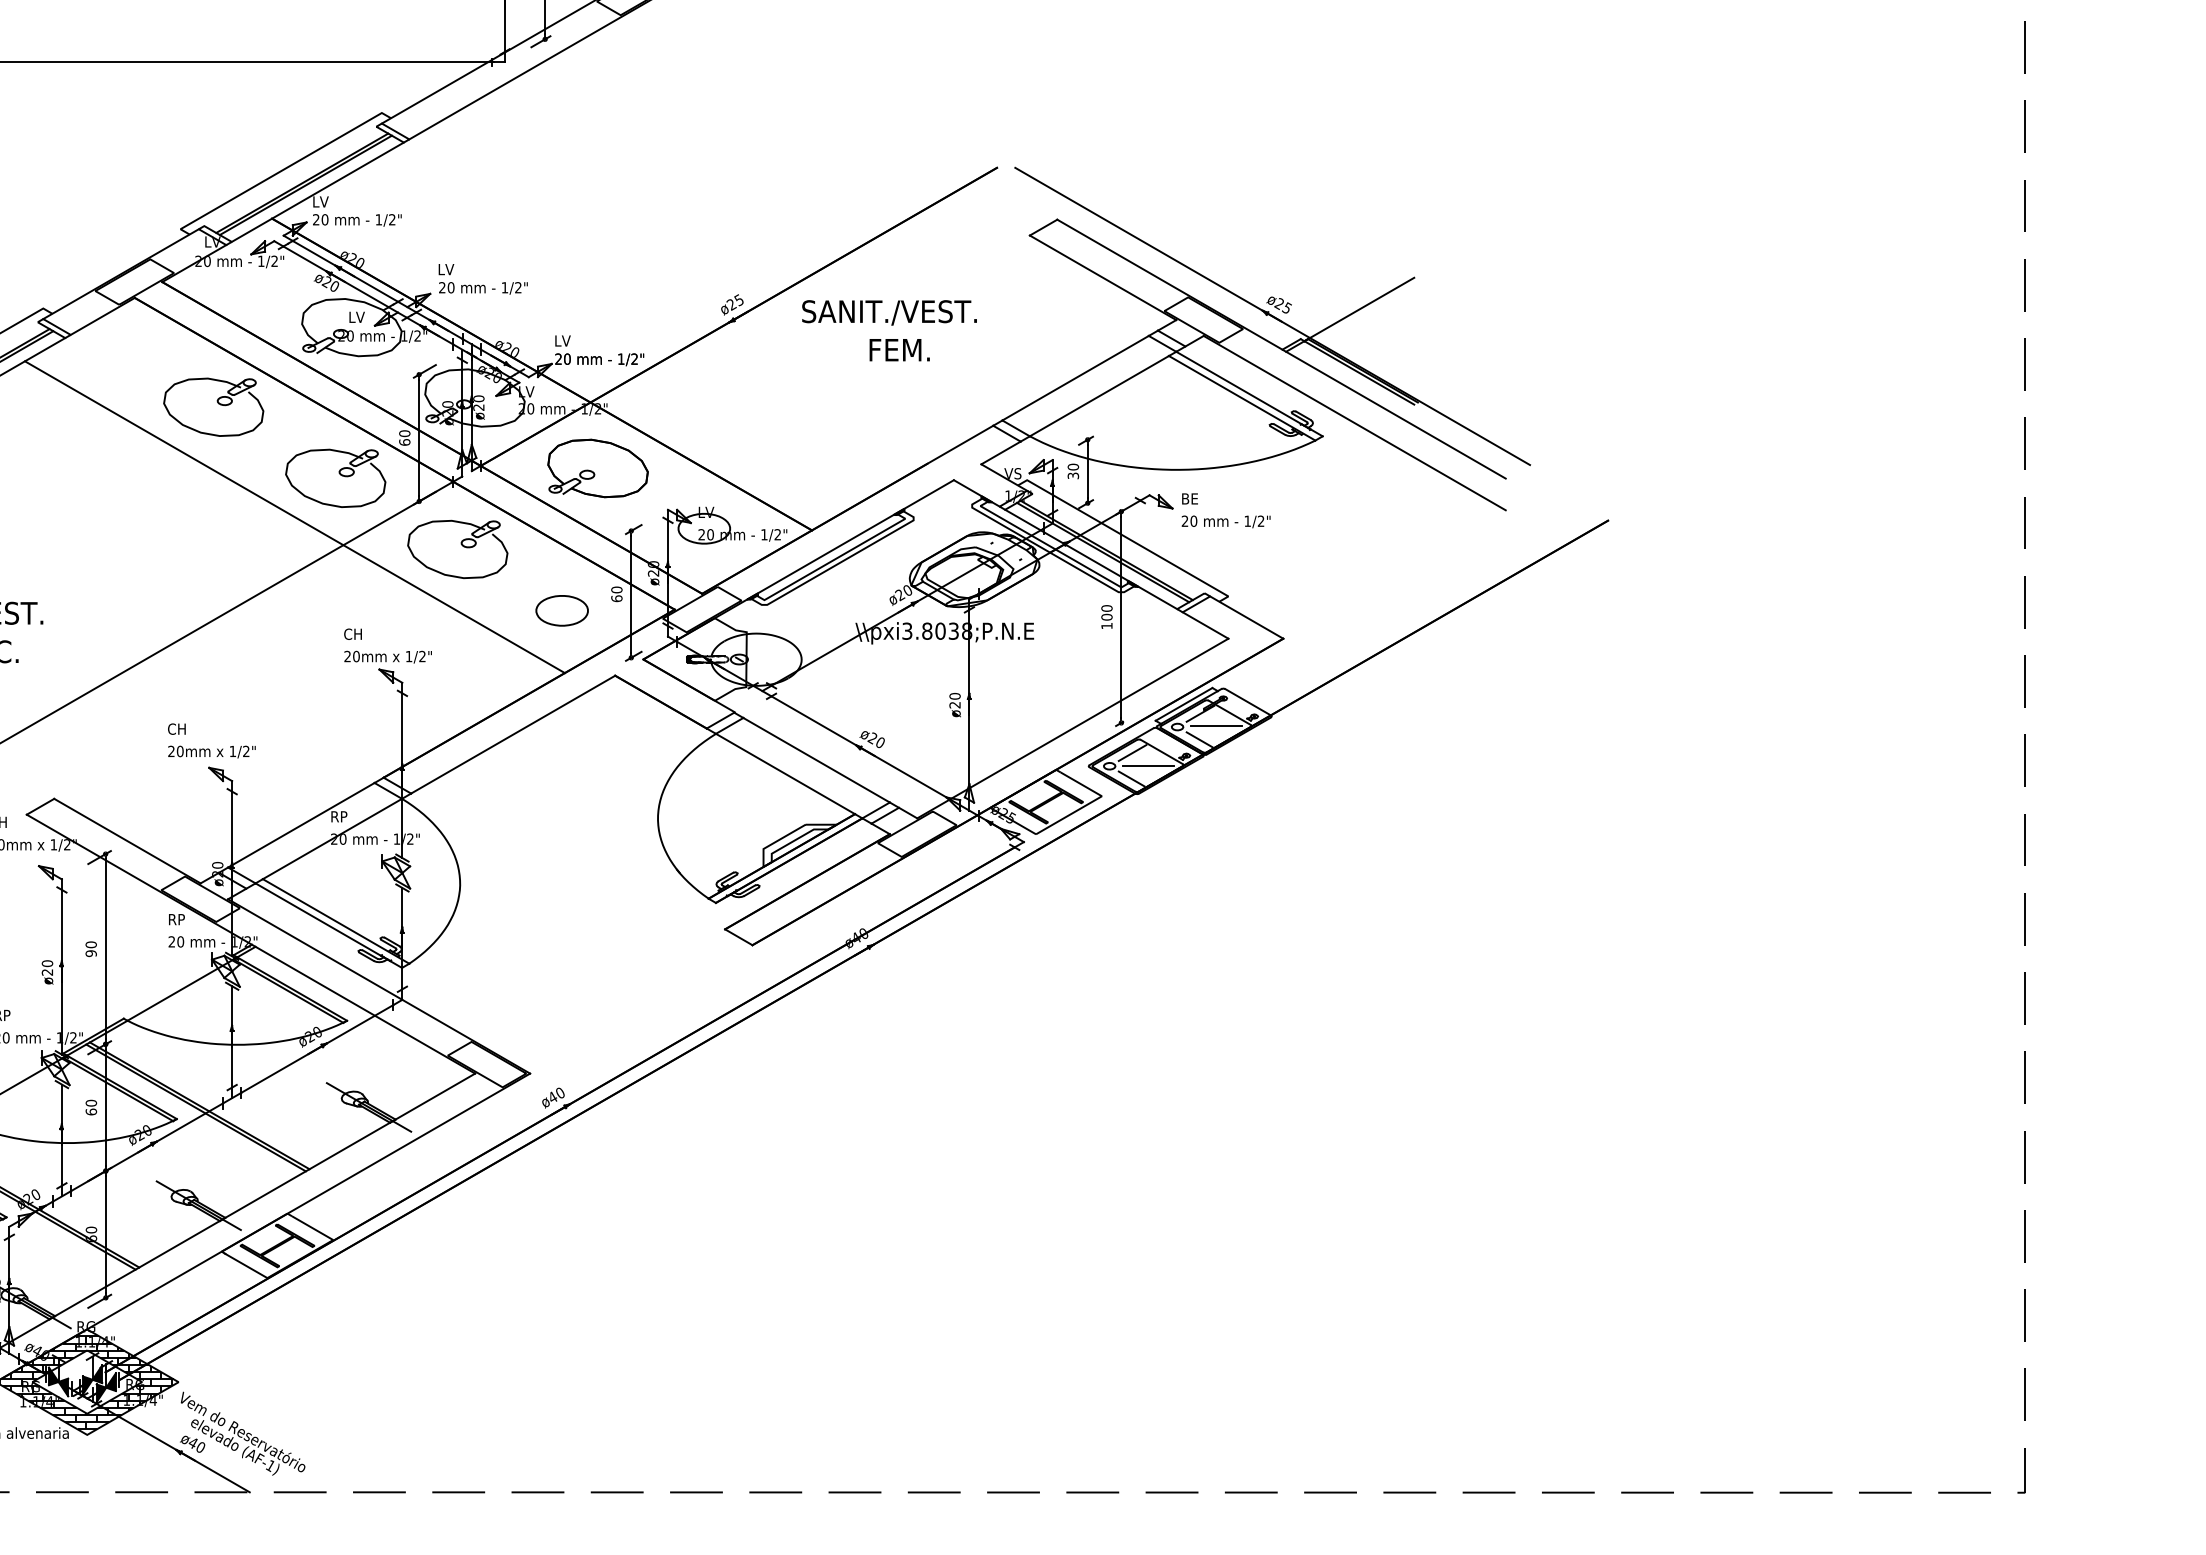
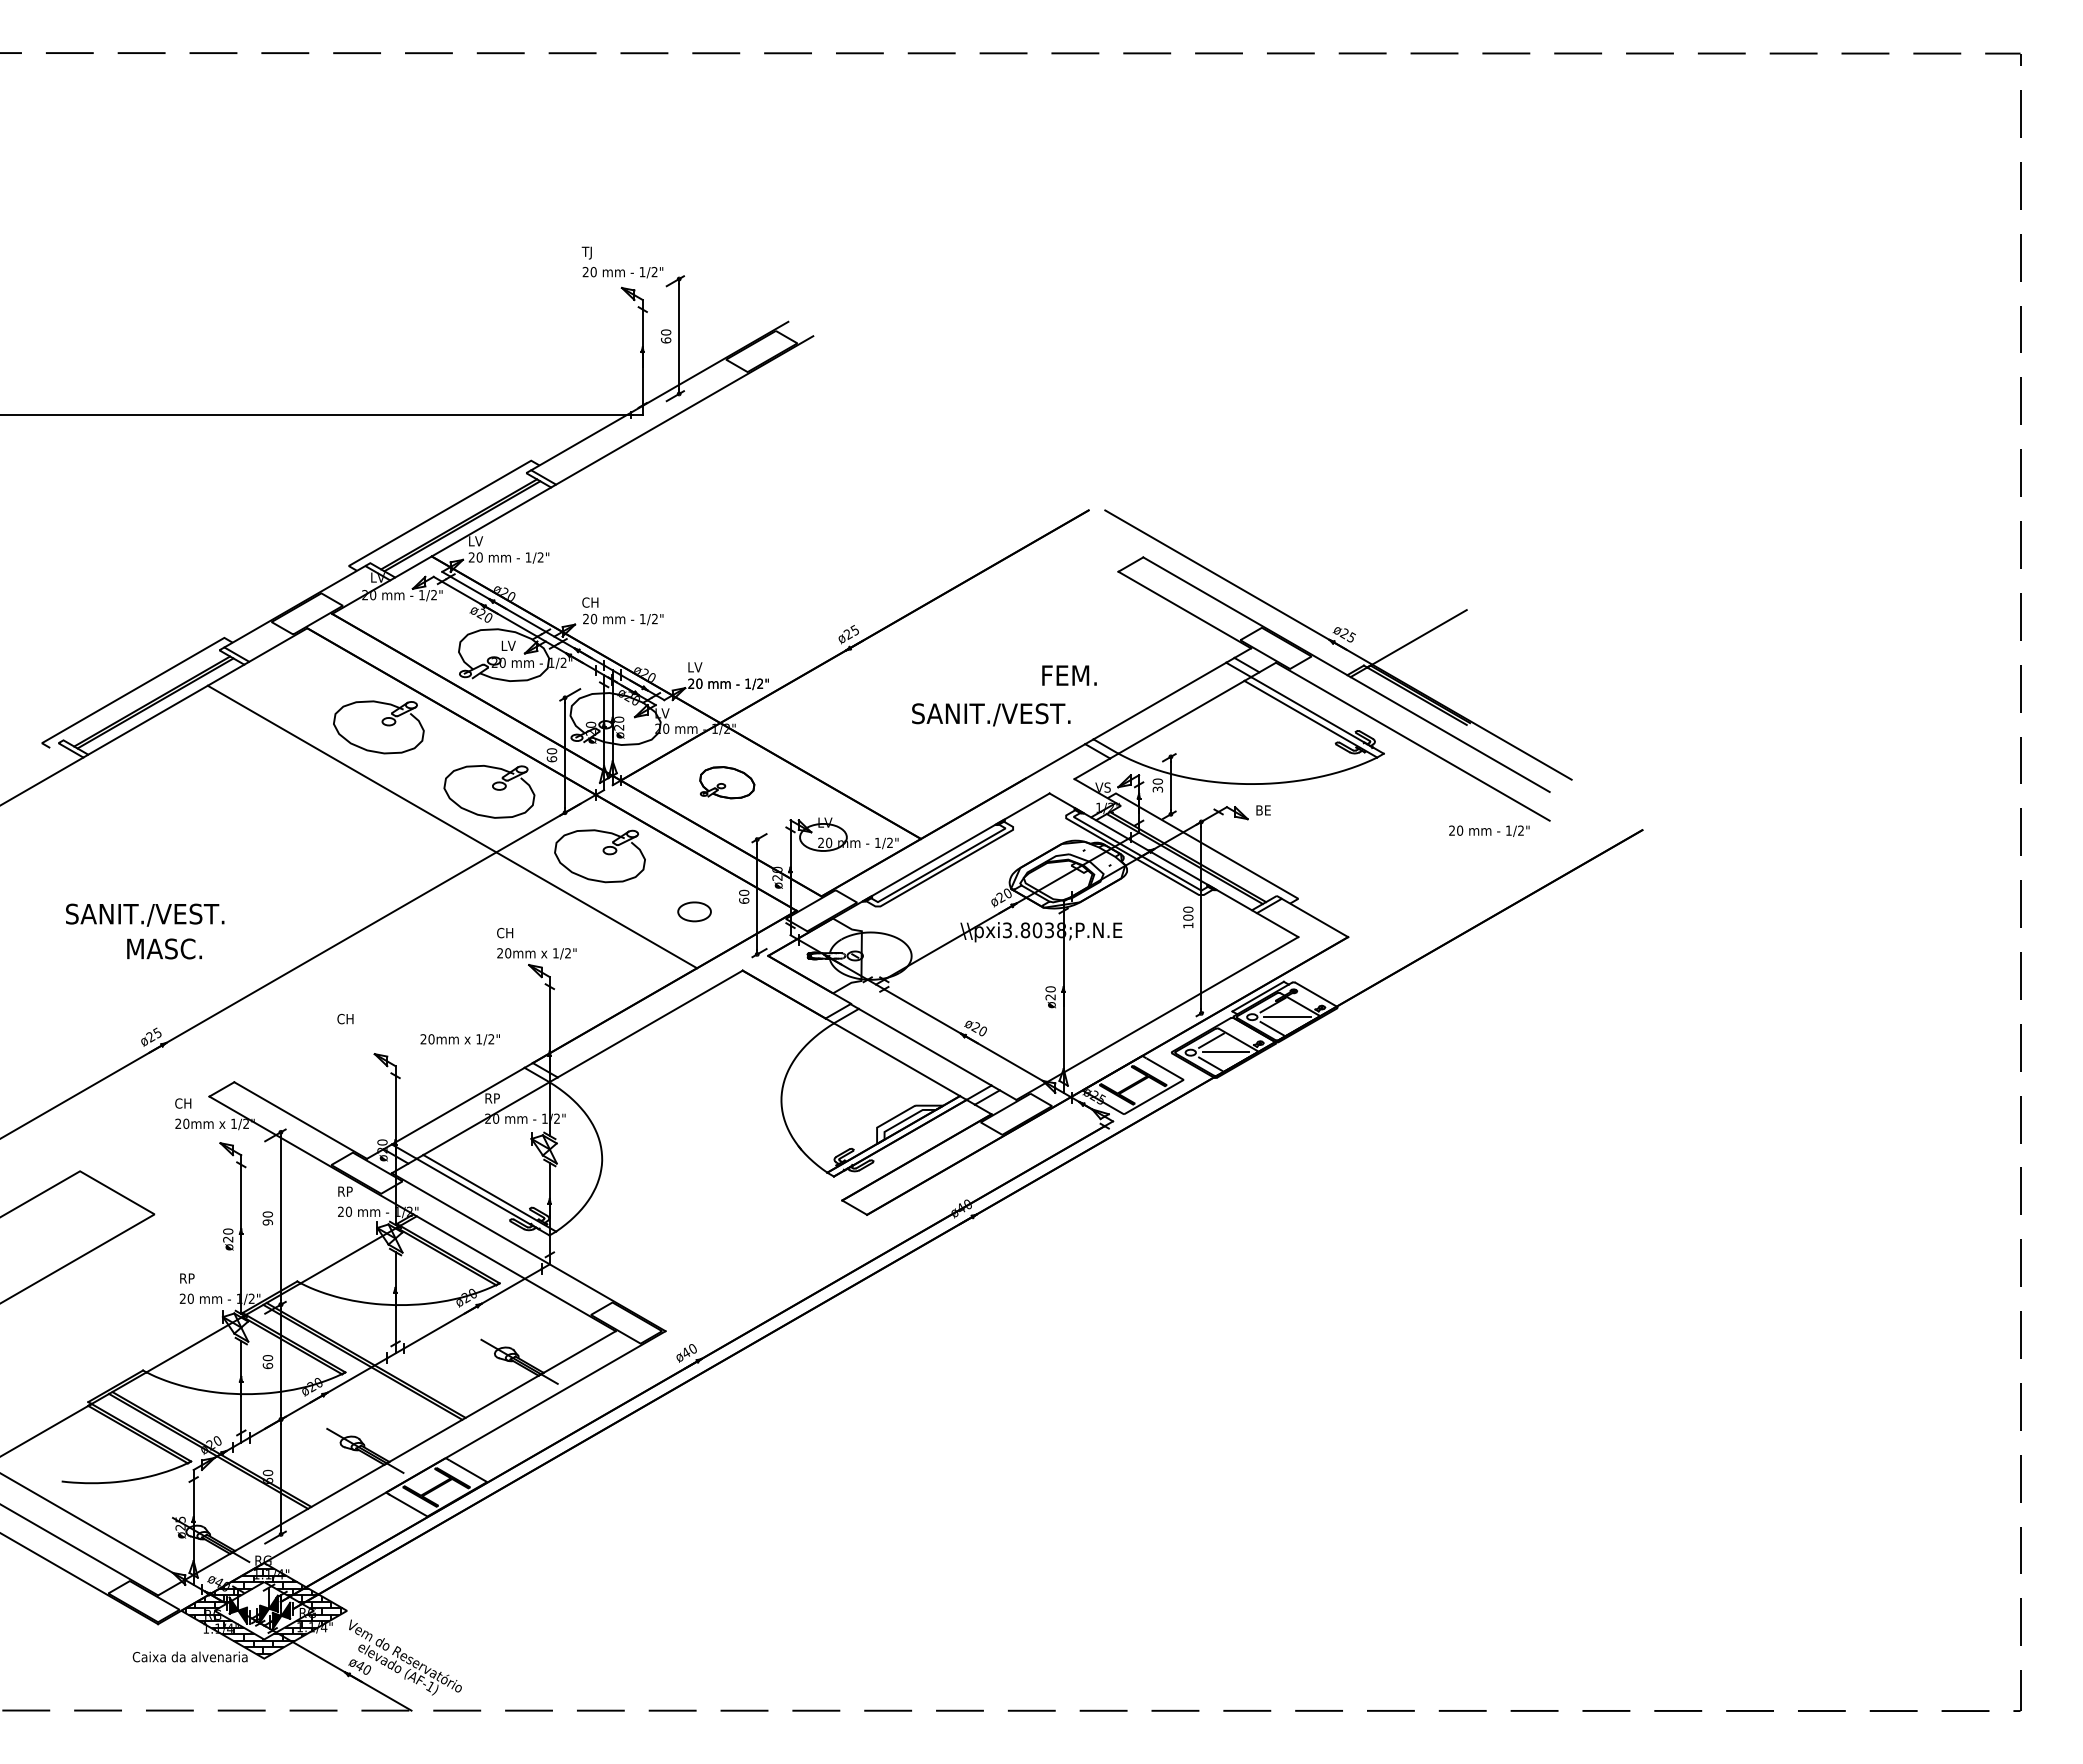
text: (447, 269) -> (590, 602), LV -> CH
text: (889, 312) -> (991, 714), moved
text: (899, 350) -> (1069, 675), moved
part: (598, 468) -> (727, 782), size x0.6
text: (1226, 521) -> (1489, 830), moved
part: (562, 610) -> (694, 911), size x0.7
text: (211, 751) -> (459, 1039), moved

